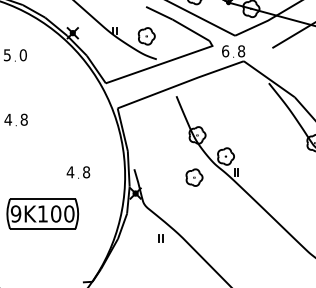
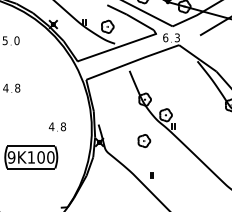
text: (241, 51) -> (177, 37), 8 -> 3
part: (194, 177) -> (144, 140), moved
part: (160, 238) -> (151, 175), moved

